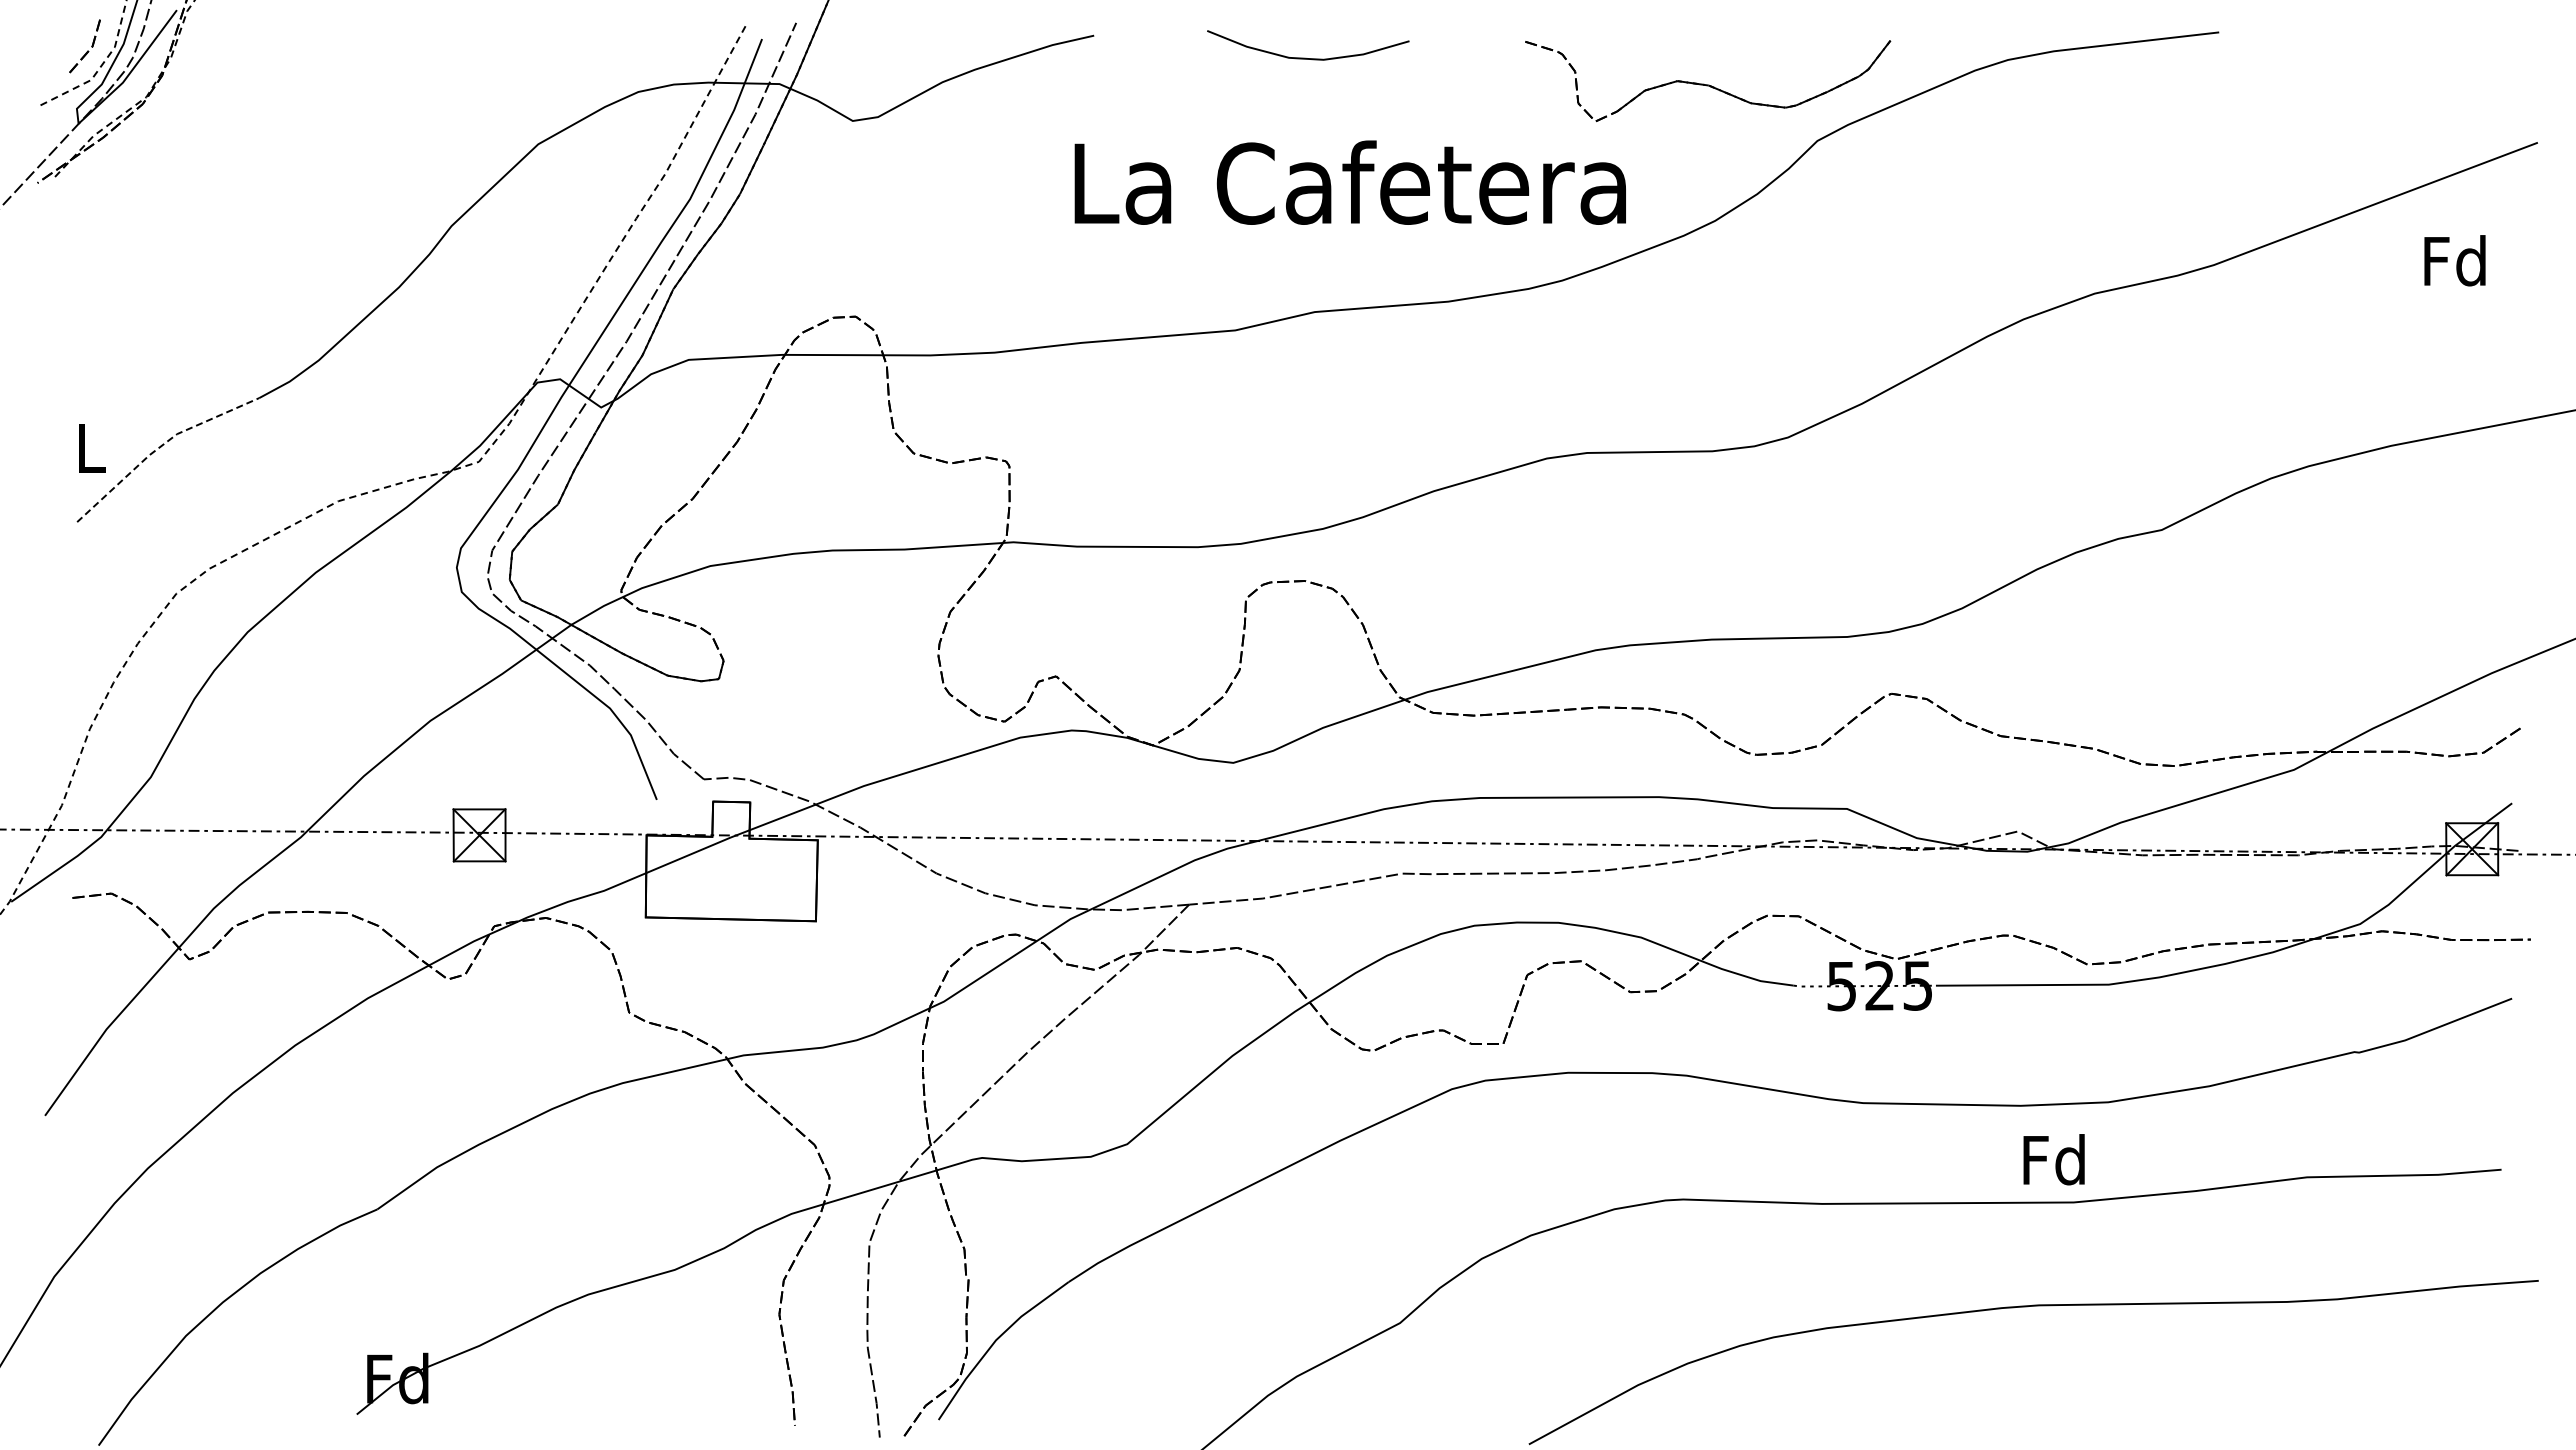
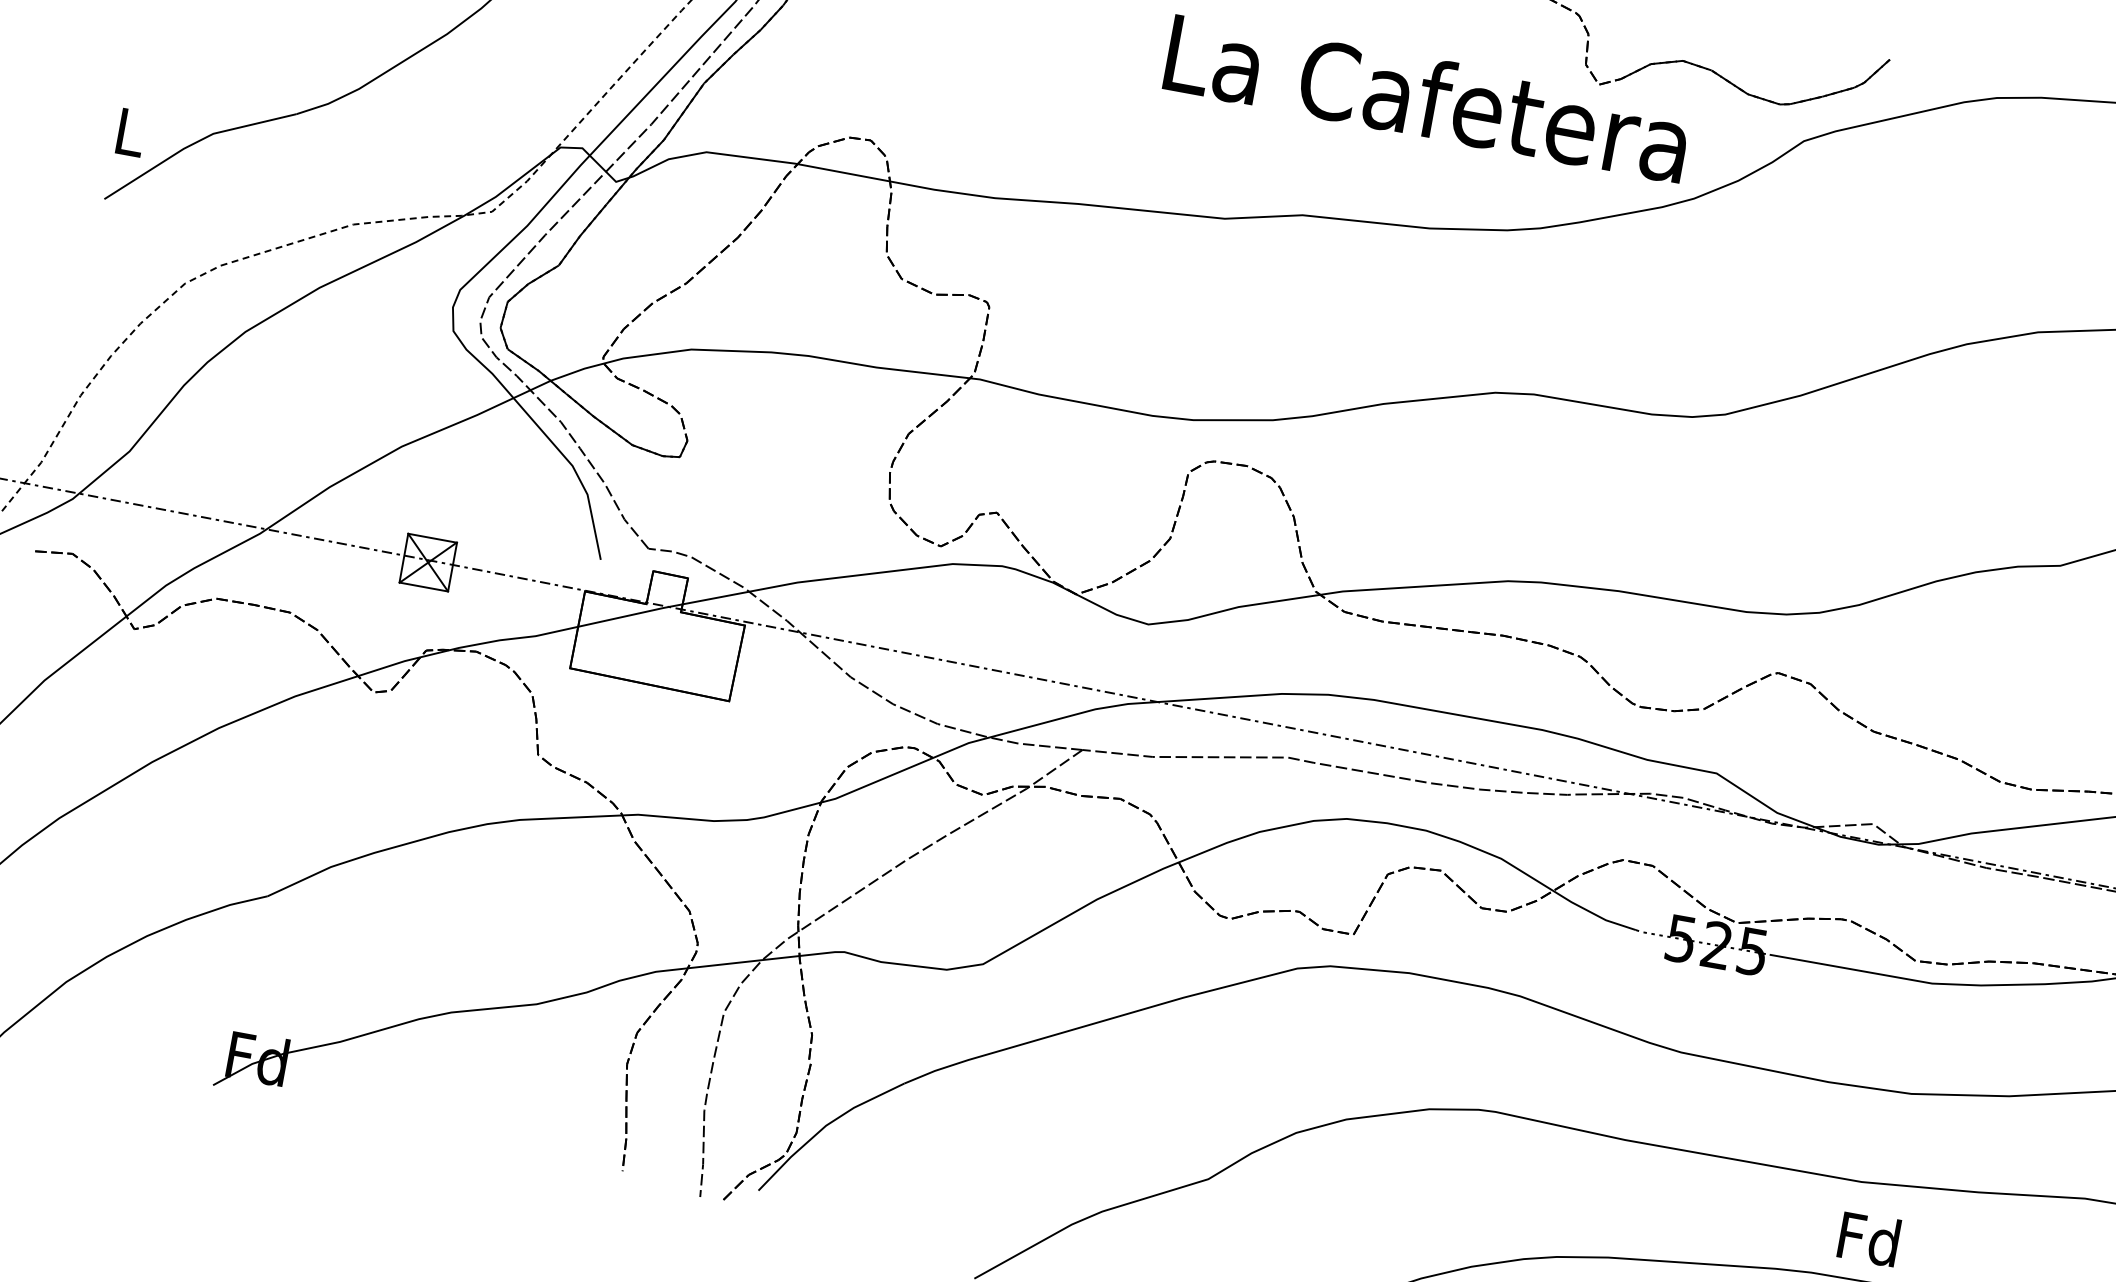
text: (1349, 182) -> (1426, 97), moved
line: (159, 447) -> (194, 143), dashed -> solid
text: (2053, 1159) -> (1868, 1238), moved

